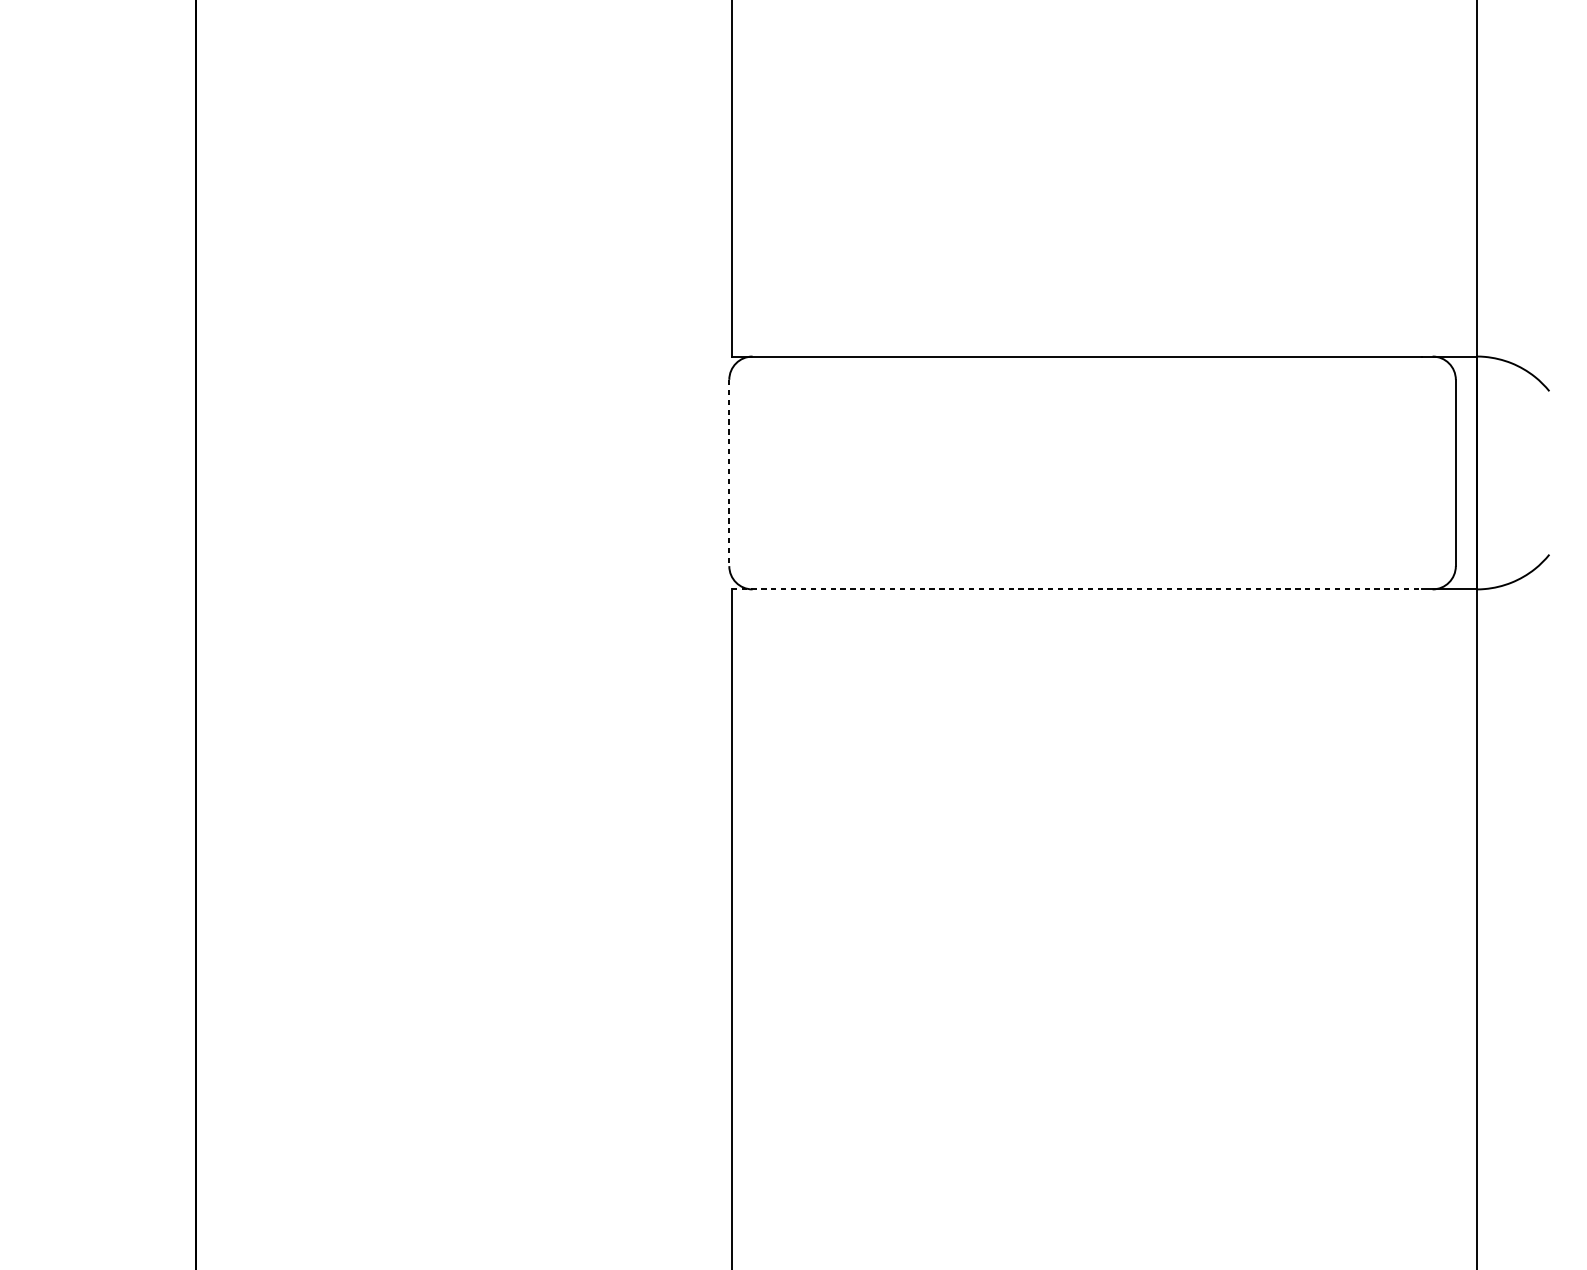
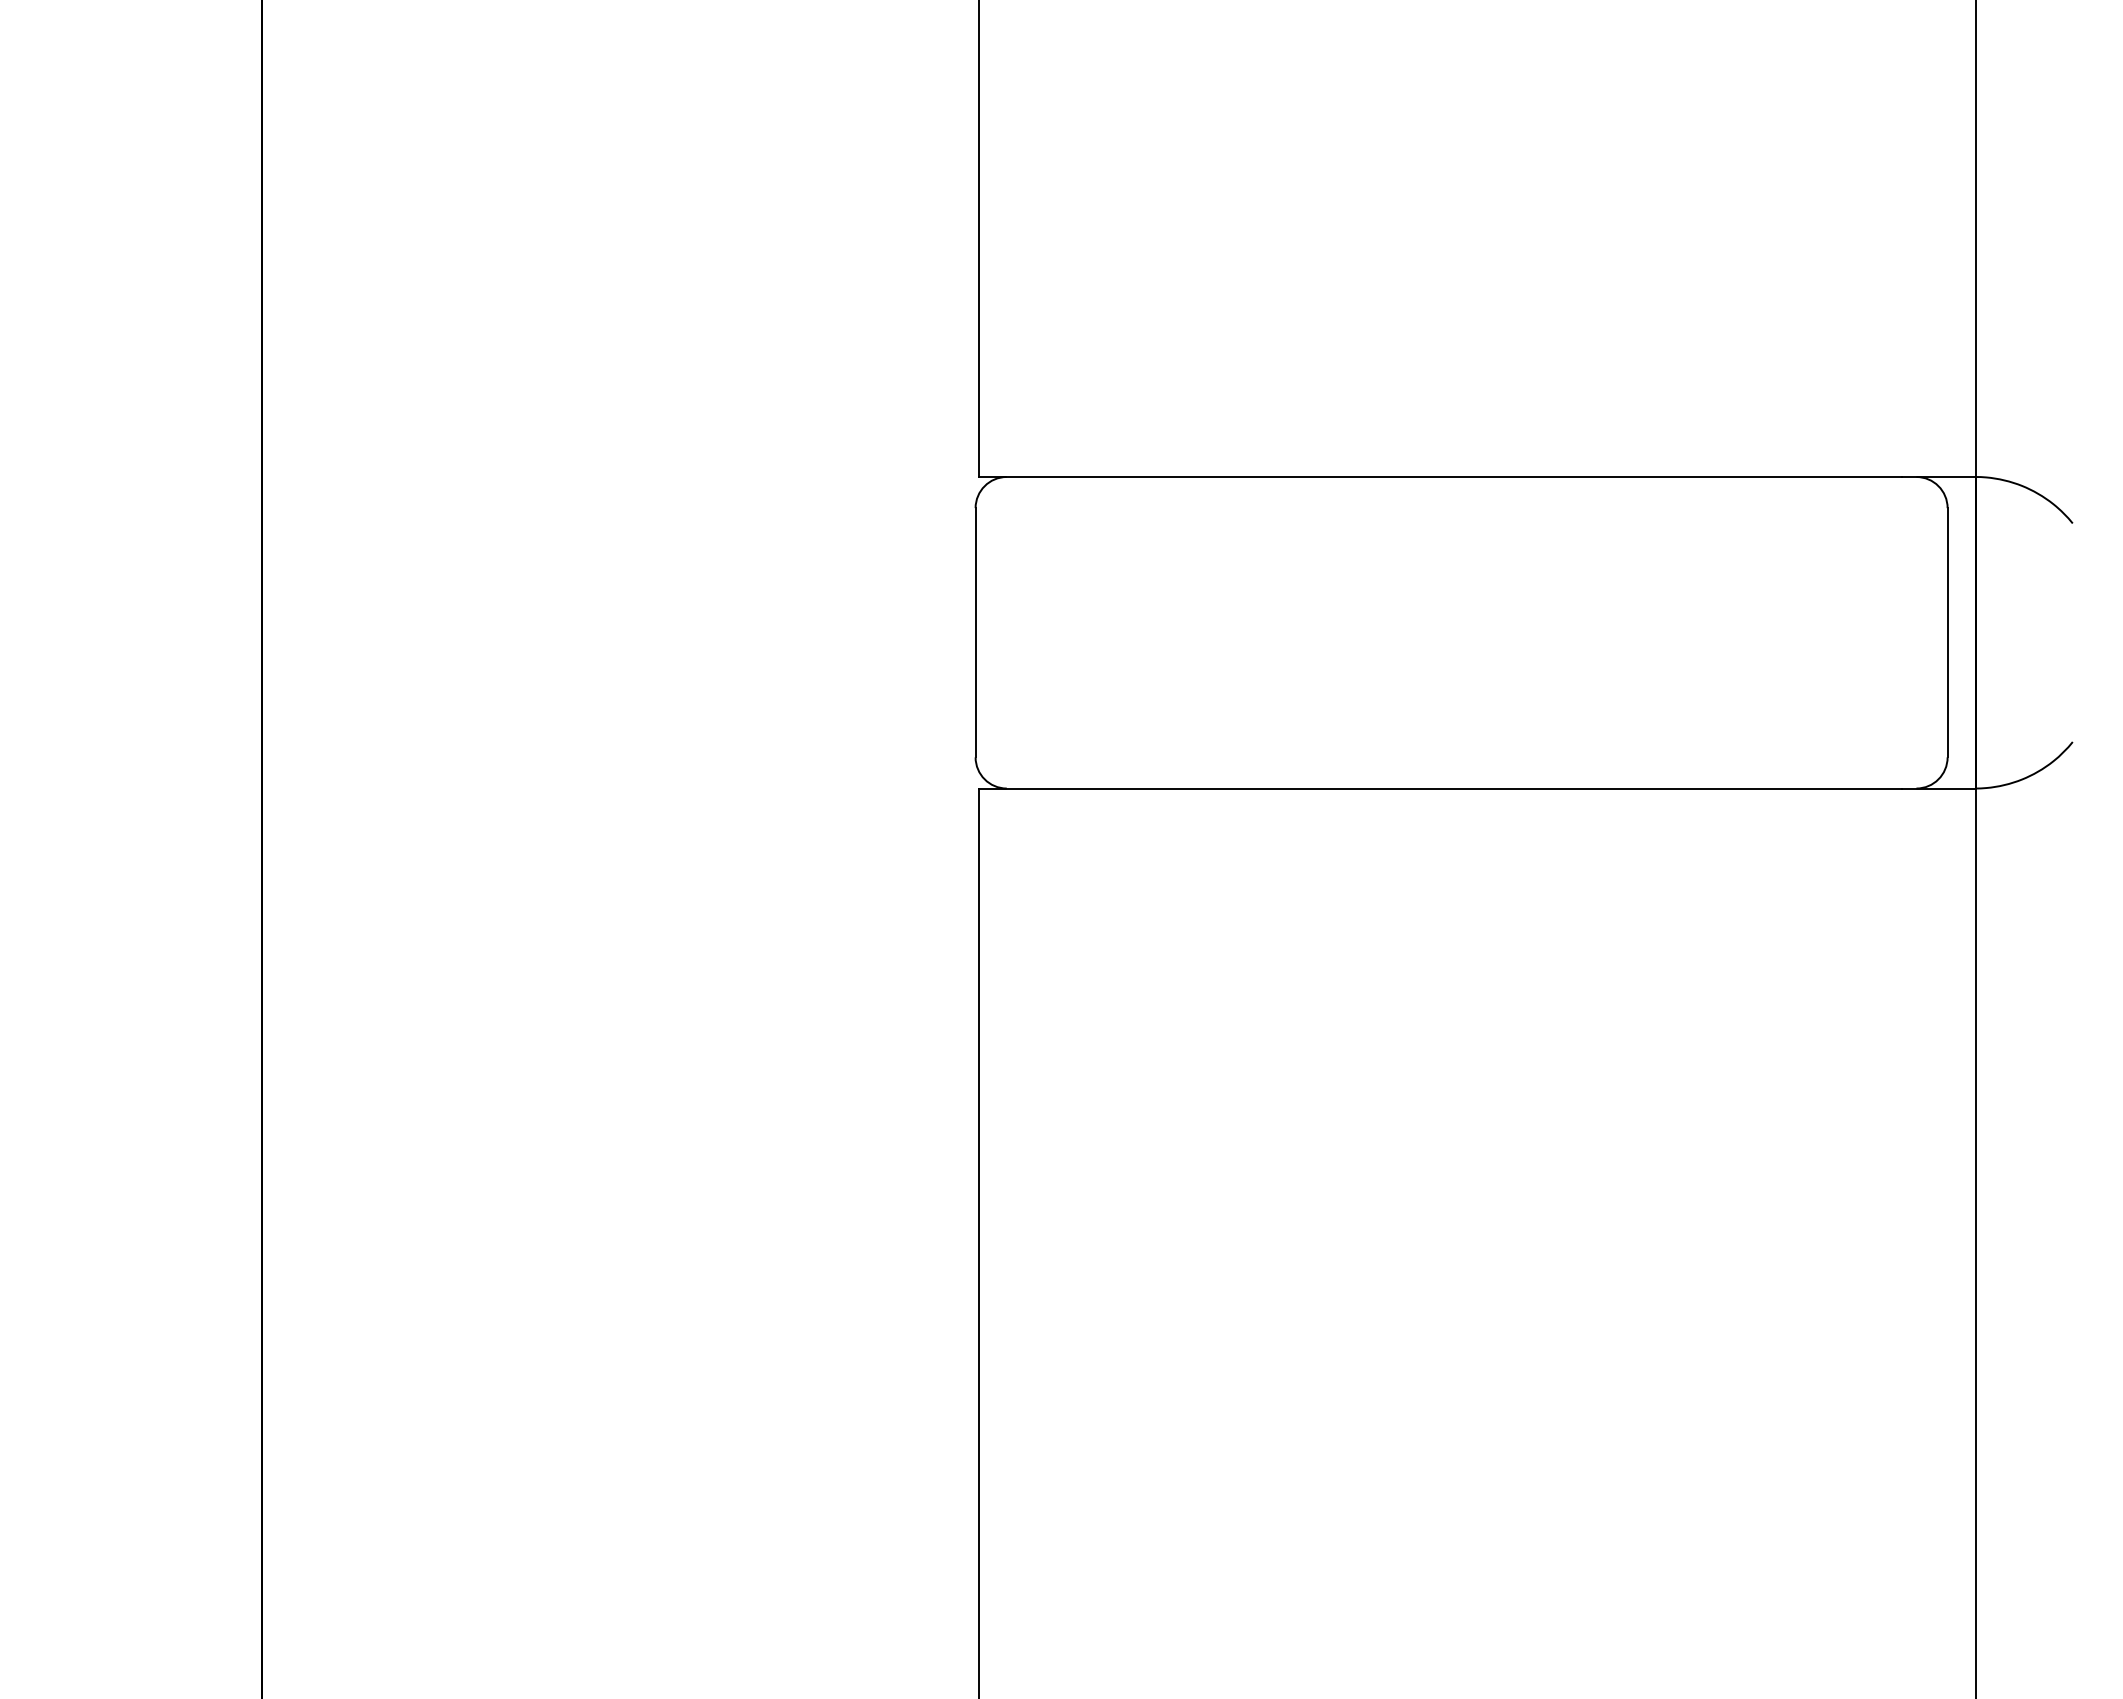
line: (729, 472) -> (975, 632), dashed -> solid
line: (1076, 589) -> (1440, 788), dashed -> solid

